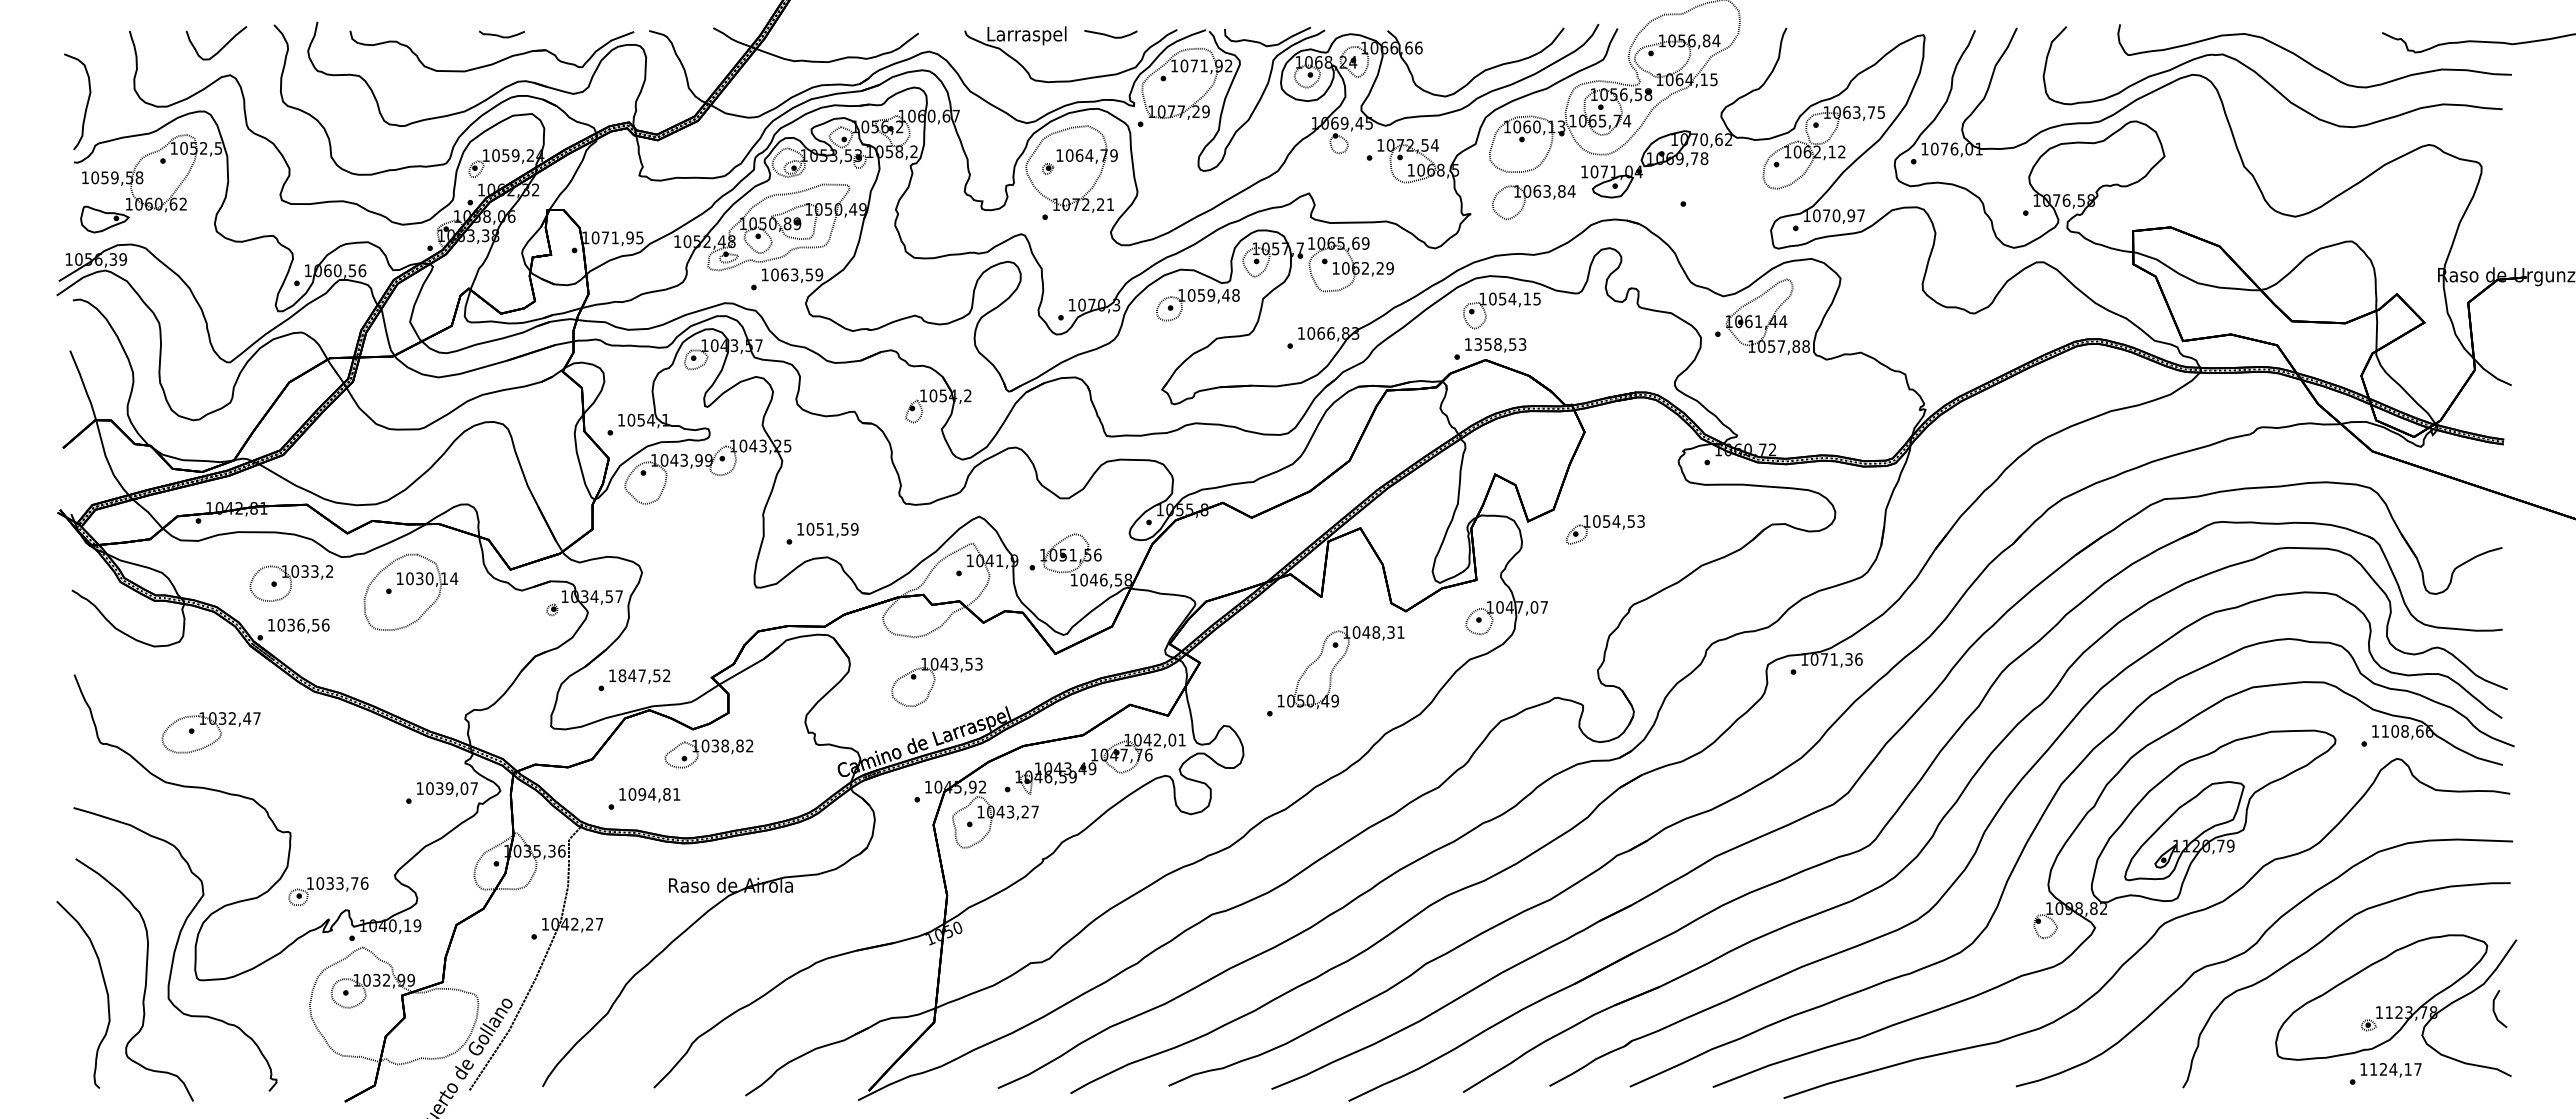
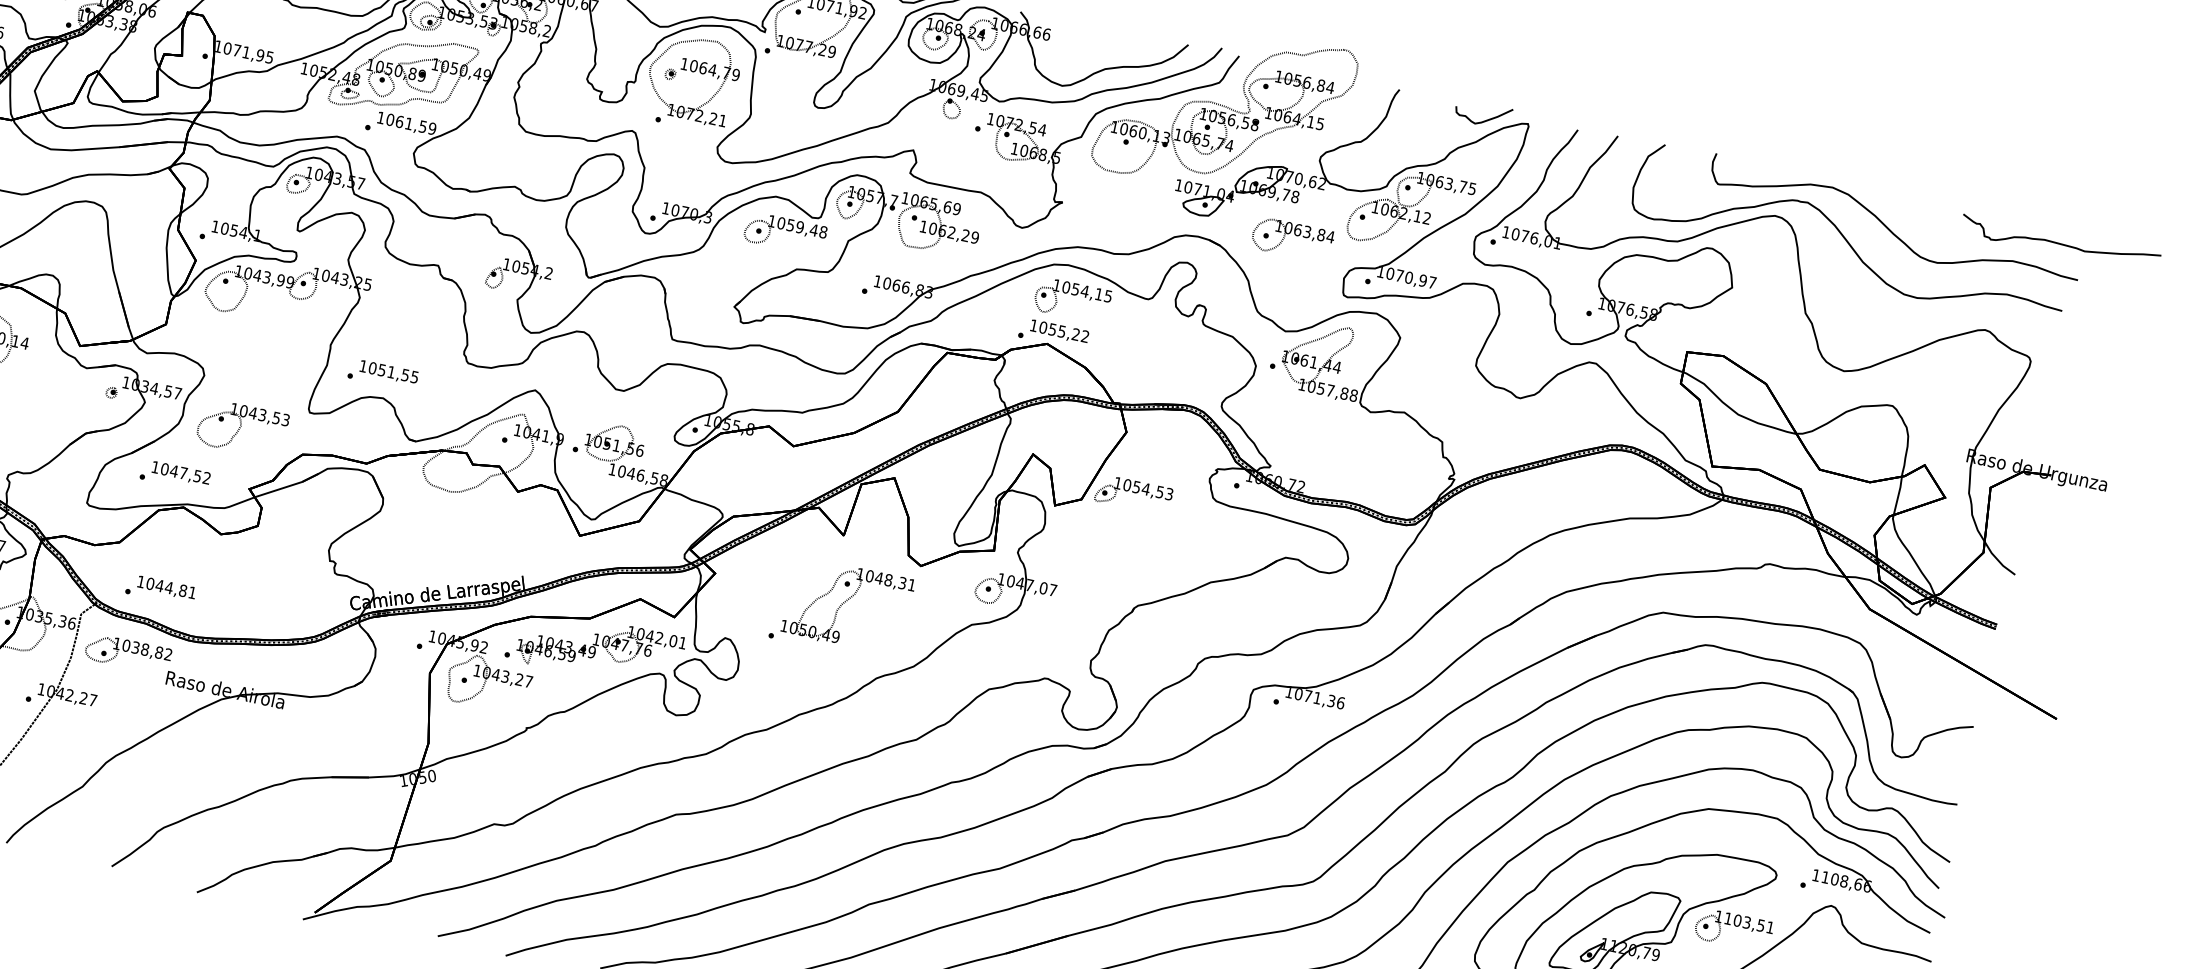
curve: (1880, 39) -> (1486, 119), added
part: (1533, 202) -> (1292, 239), moved
text: (794, 274) -> (408, 123), 1063,59 -> 1061,59
text: (1500, 344) -> (1064, 332), 1358,53 -> 1055,22
text: (854, 528) -> (414, 376), 1051,59 -> 1051,55
part: (1604, 529) -> (1133, 494), moved
text: (622, 675) -> (164, 469), 1847,52 -> 1047,52
part: (936, 681) -> (242, 427), moved
part: (708, 753) -> (127, 653), moved
text: (642, 794) -> (159, 585), 1094,81 -> 1044,81
part: (2303, 804) -> (1733, 930), added

